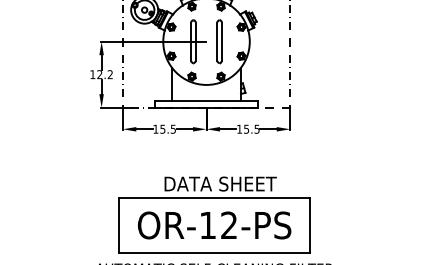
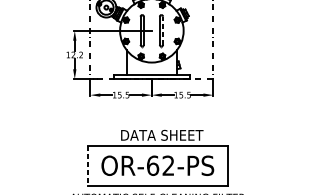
line: (221, 41) -> (162, 30), solid -> dashed
line: (119, 225) -> (87, 165), solid -> dashed
text: (207, 225) -> (152, 165), OR-12-PS -> OR-62-PS

